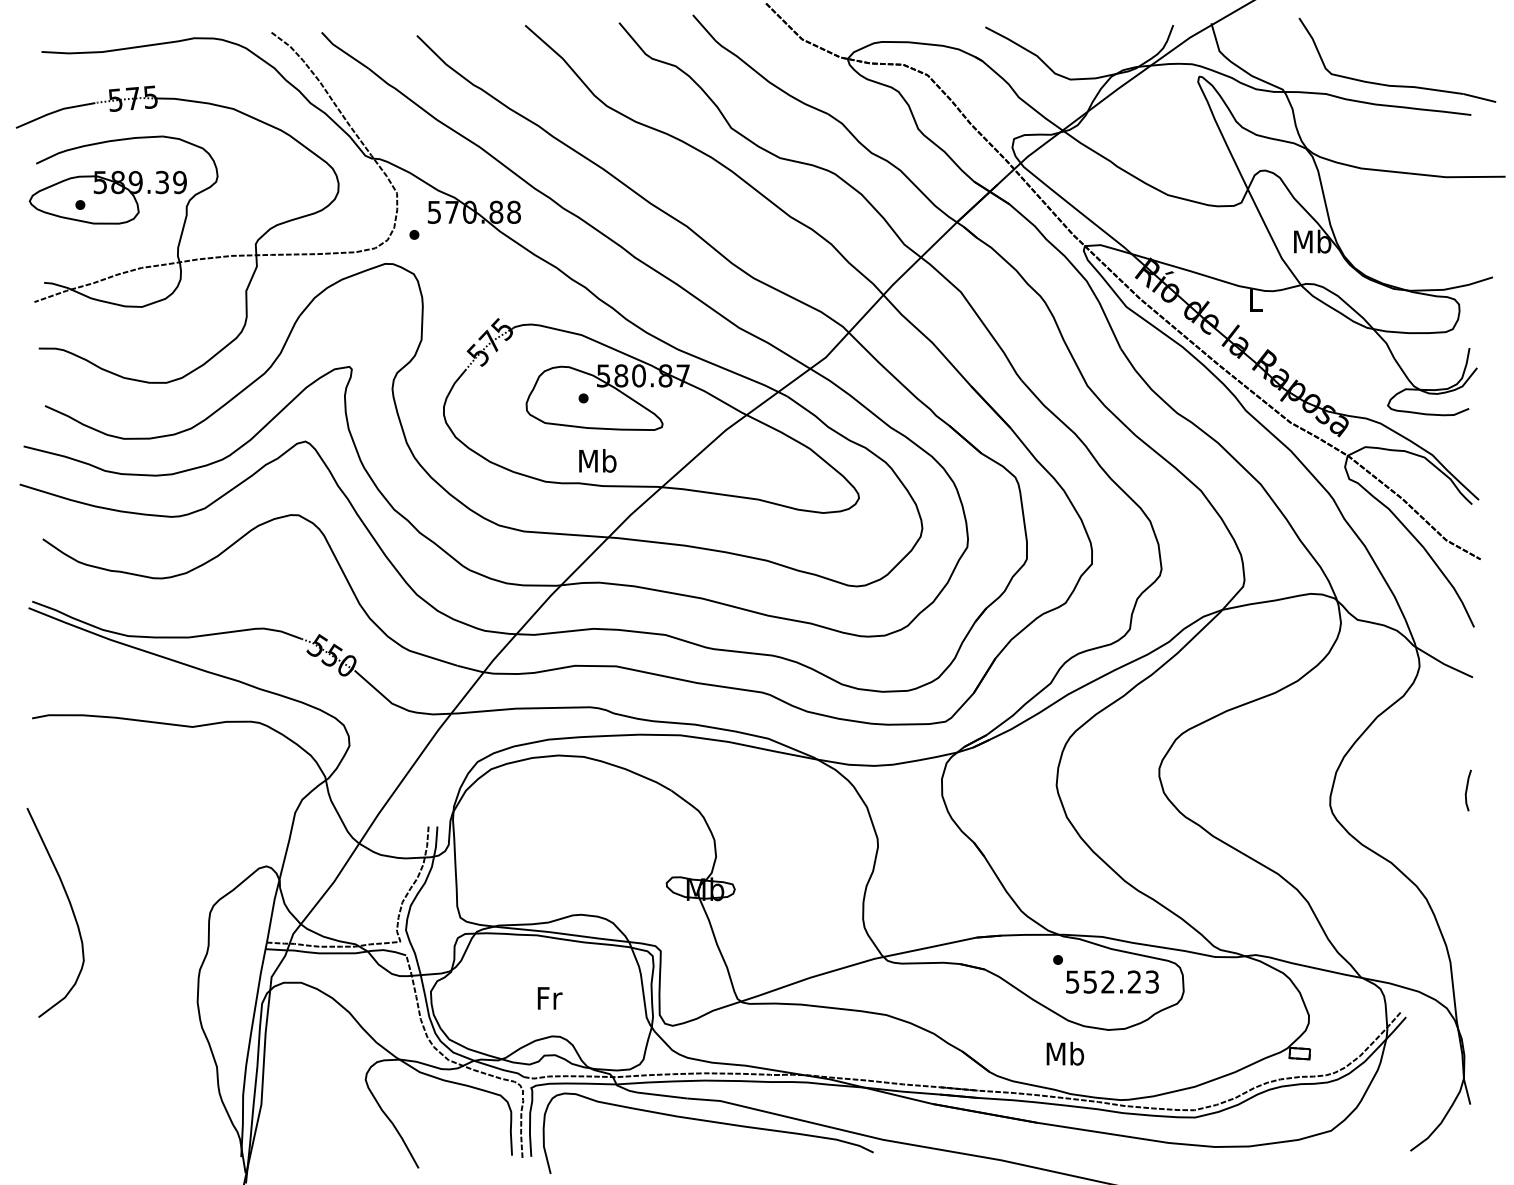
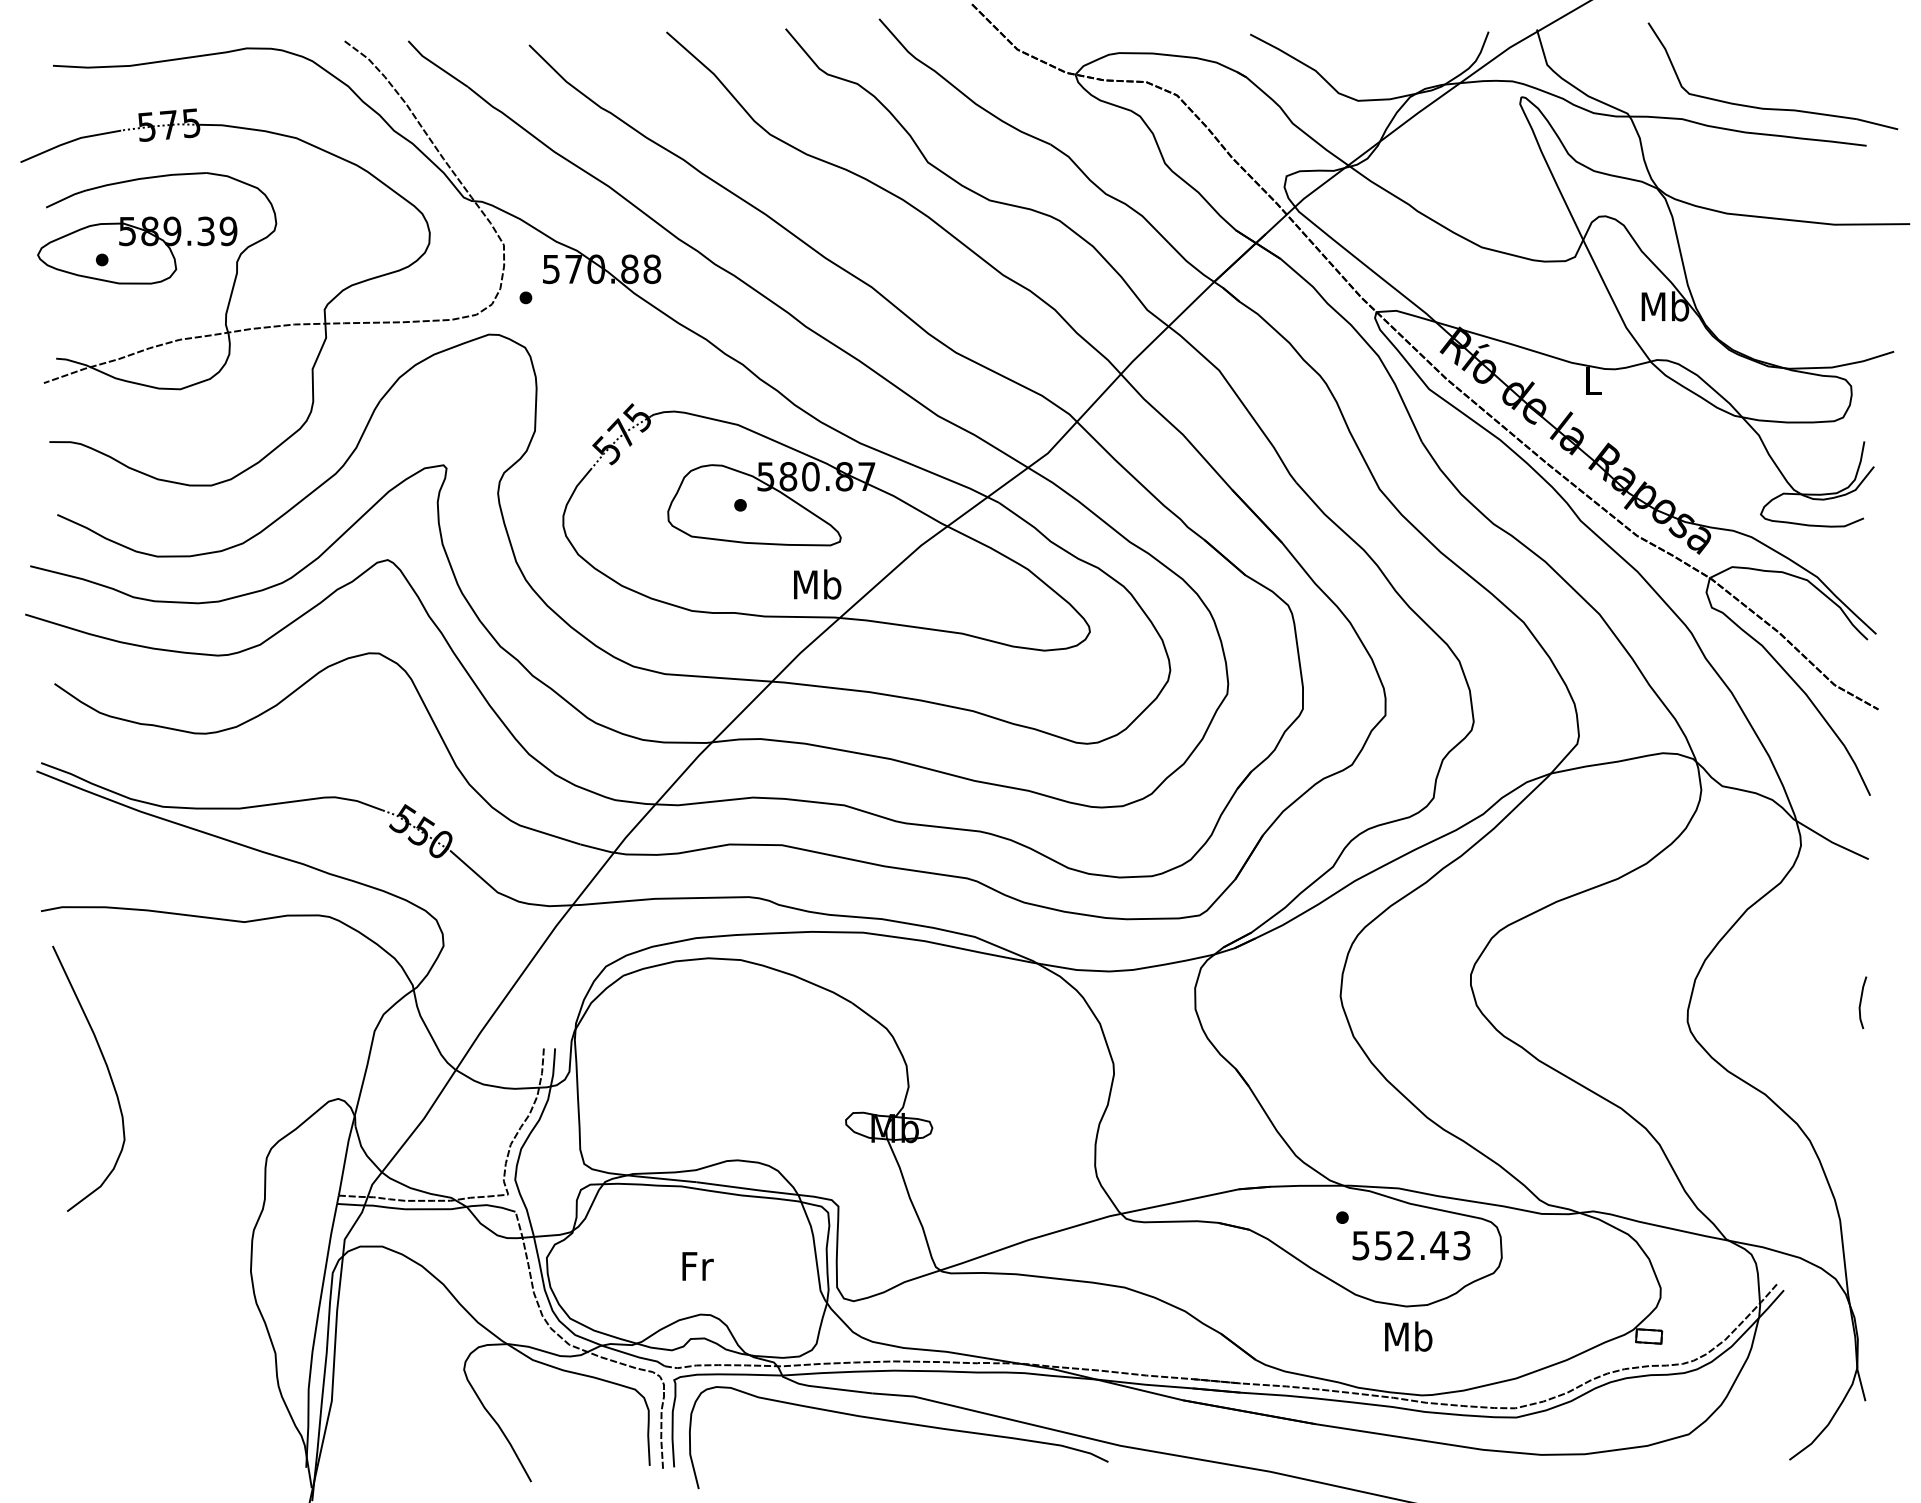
text: (597, 460) -> (817, 584), moved
curve: (70, 906) -> (107, 1070), moved
text: (1134, 981) -> (1439, 1245), 552.23 -> 552.43
text: (1065, 1053) -> (1408, 1336), moved

